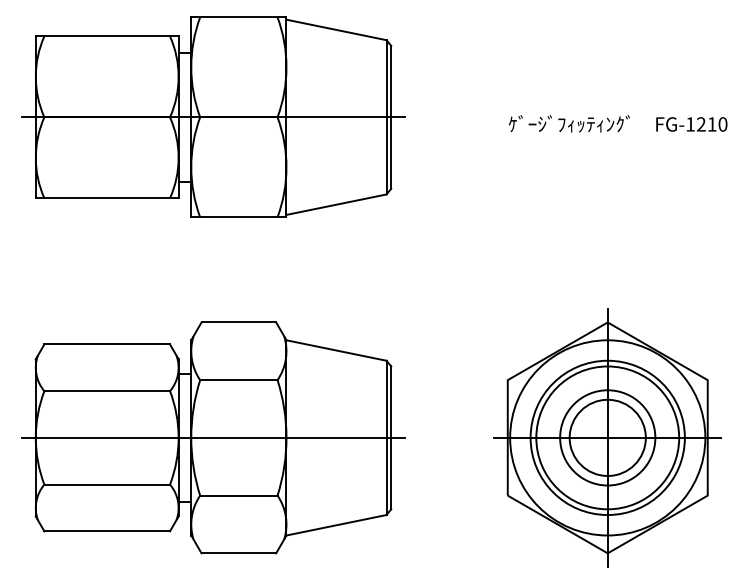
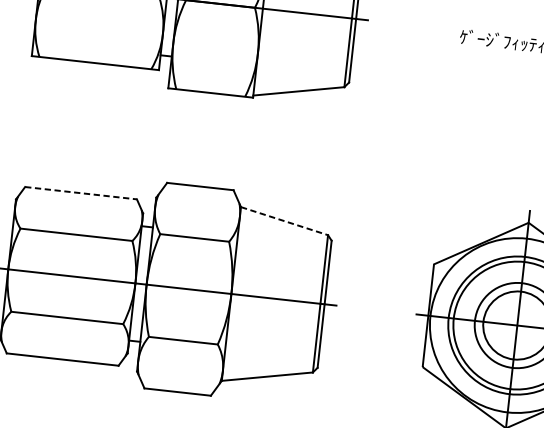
line: (107, 344) -> (81, 193), solid -> dashed
line: (337, 350) -> (285, 221), solid -> dashed

